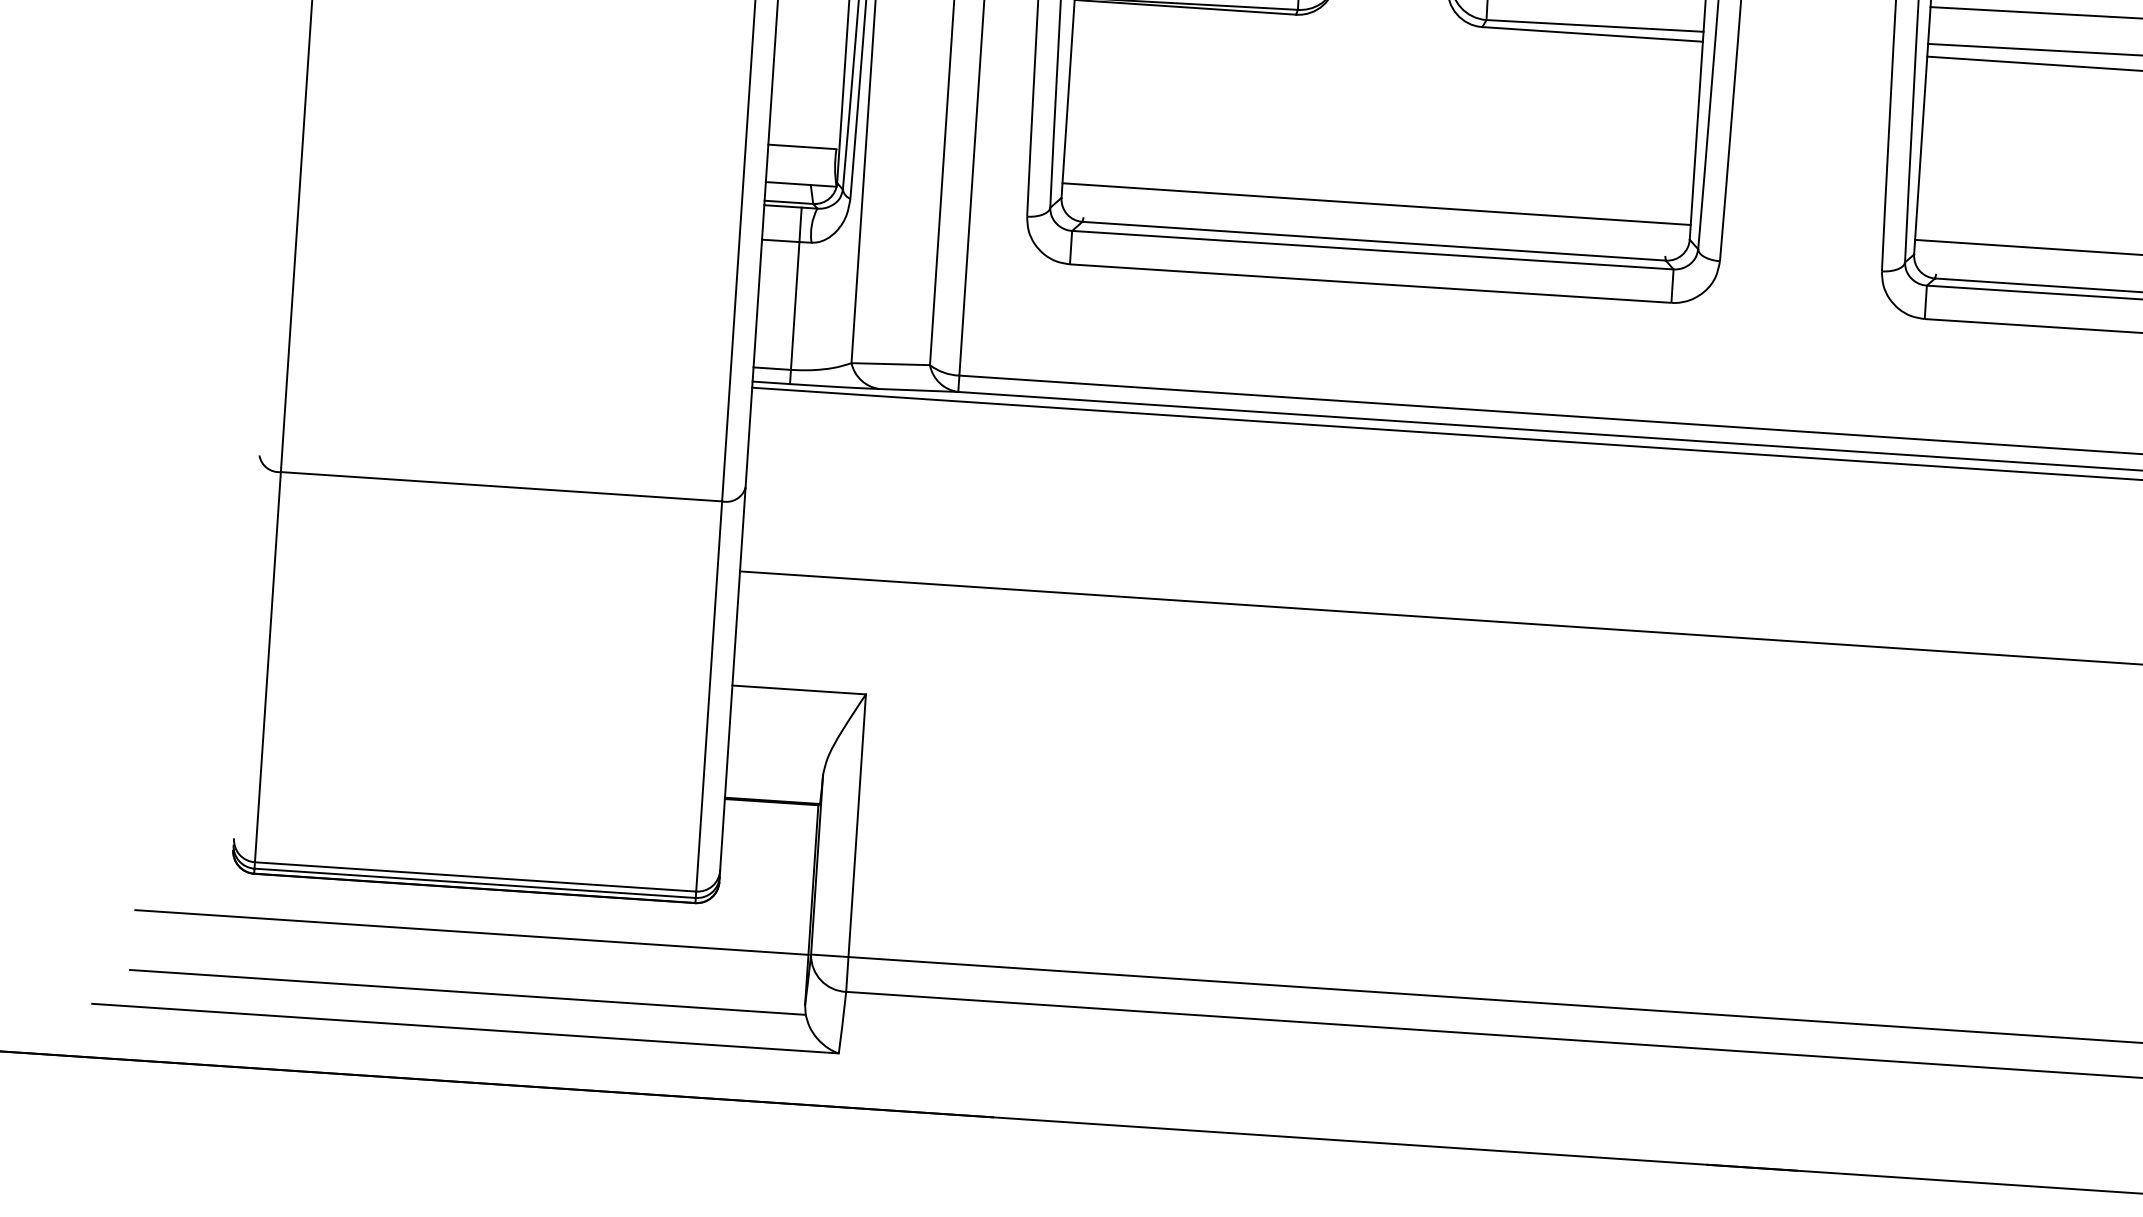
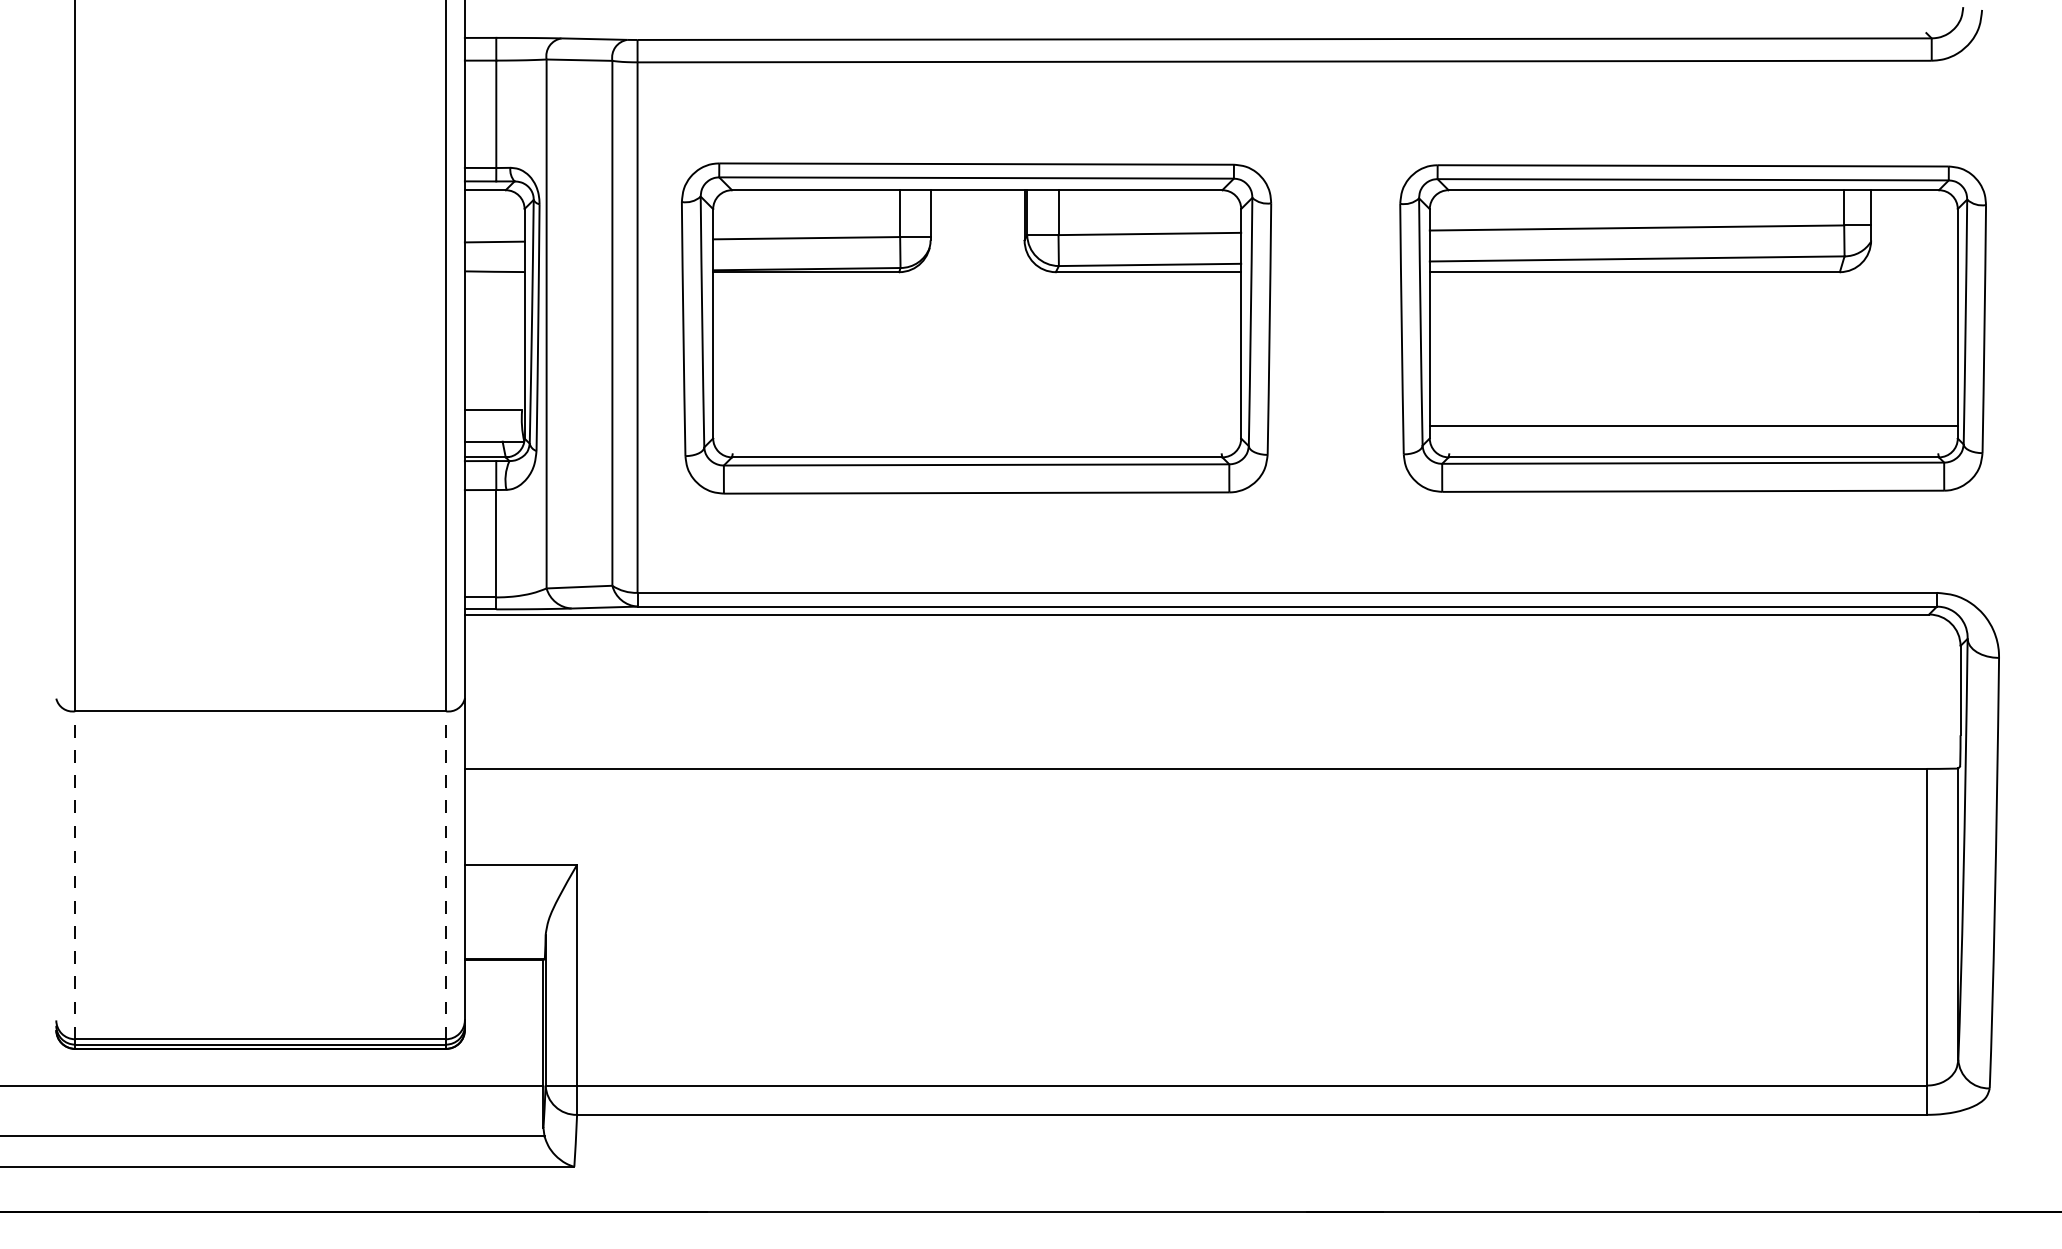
line: (1376, 204) -> (977, 426), removed
line: (268, 667) -> (75, 875), solid -> dashed
line: (709, 696) -> (446, 875), solid -> dashed

